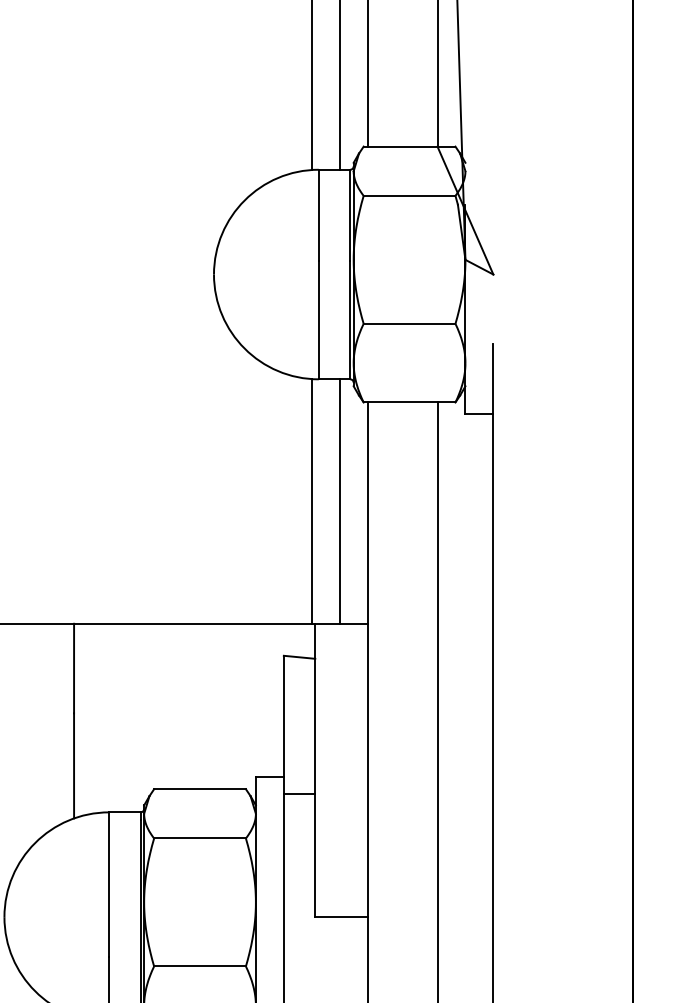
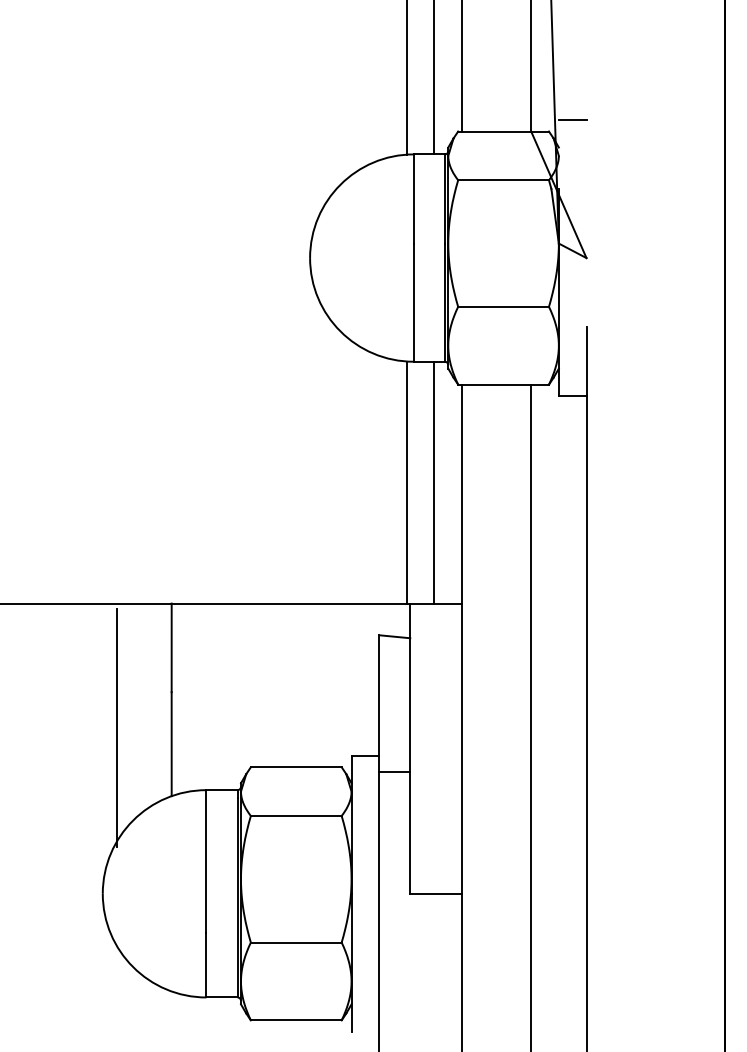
line: (479, 134) -> (572, 119), added
line: (18, 749) -> (116, 727), added

